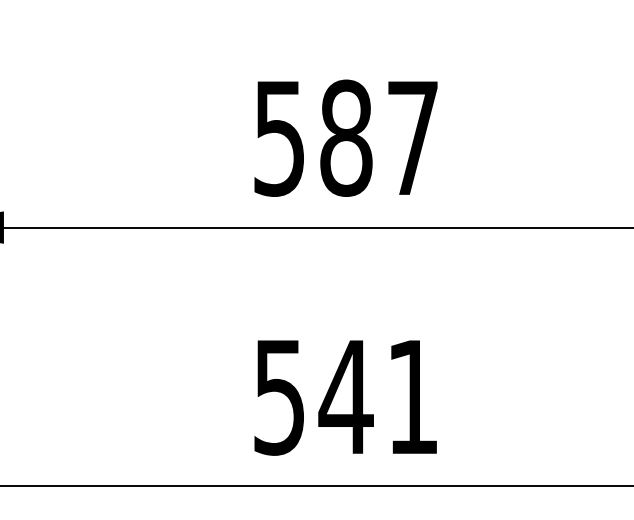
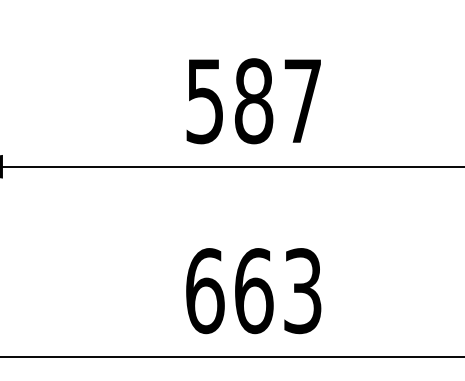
text: (345, 396) -> (253, 290), 541 -> 663

